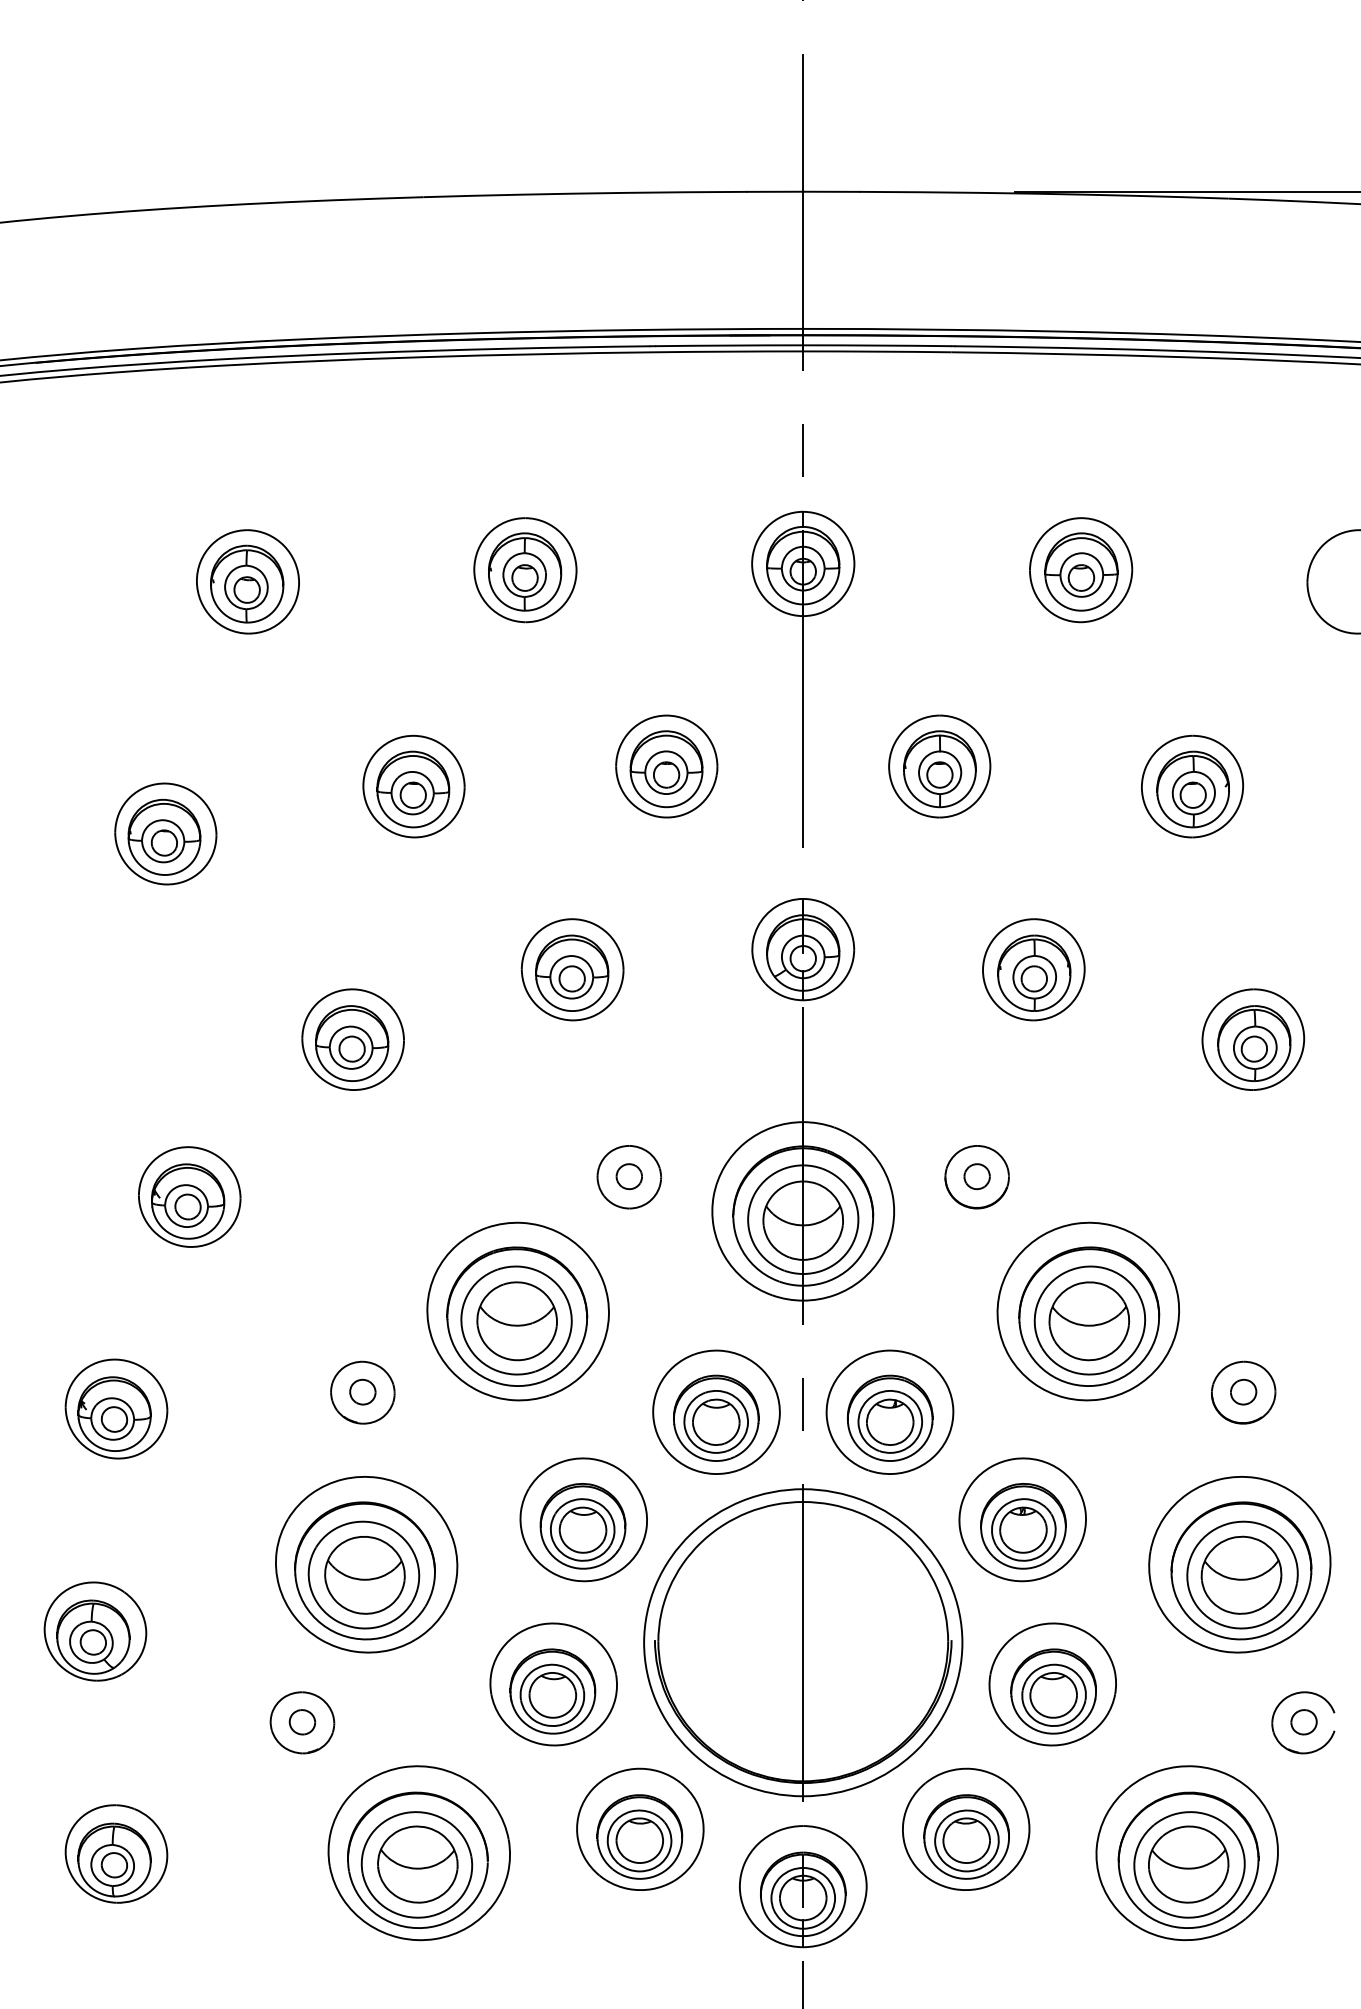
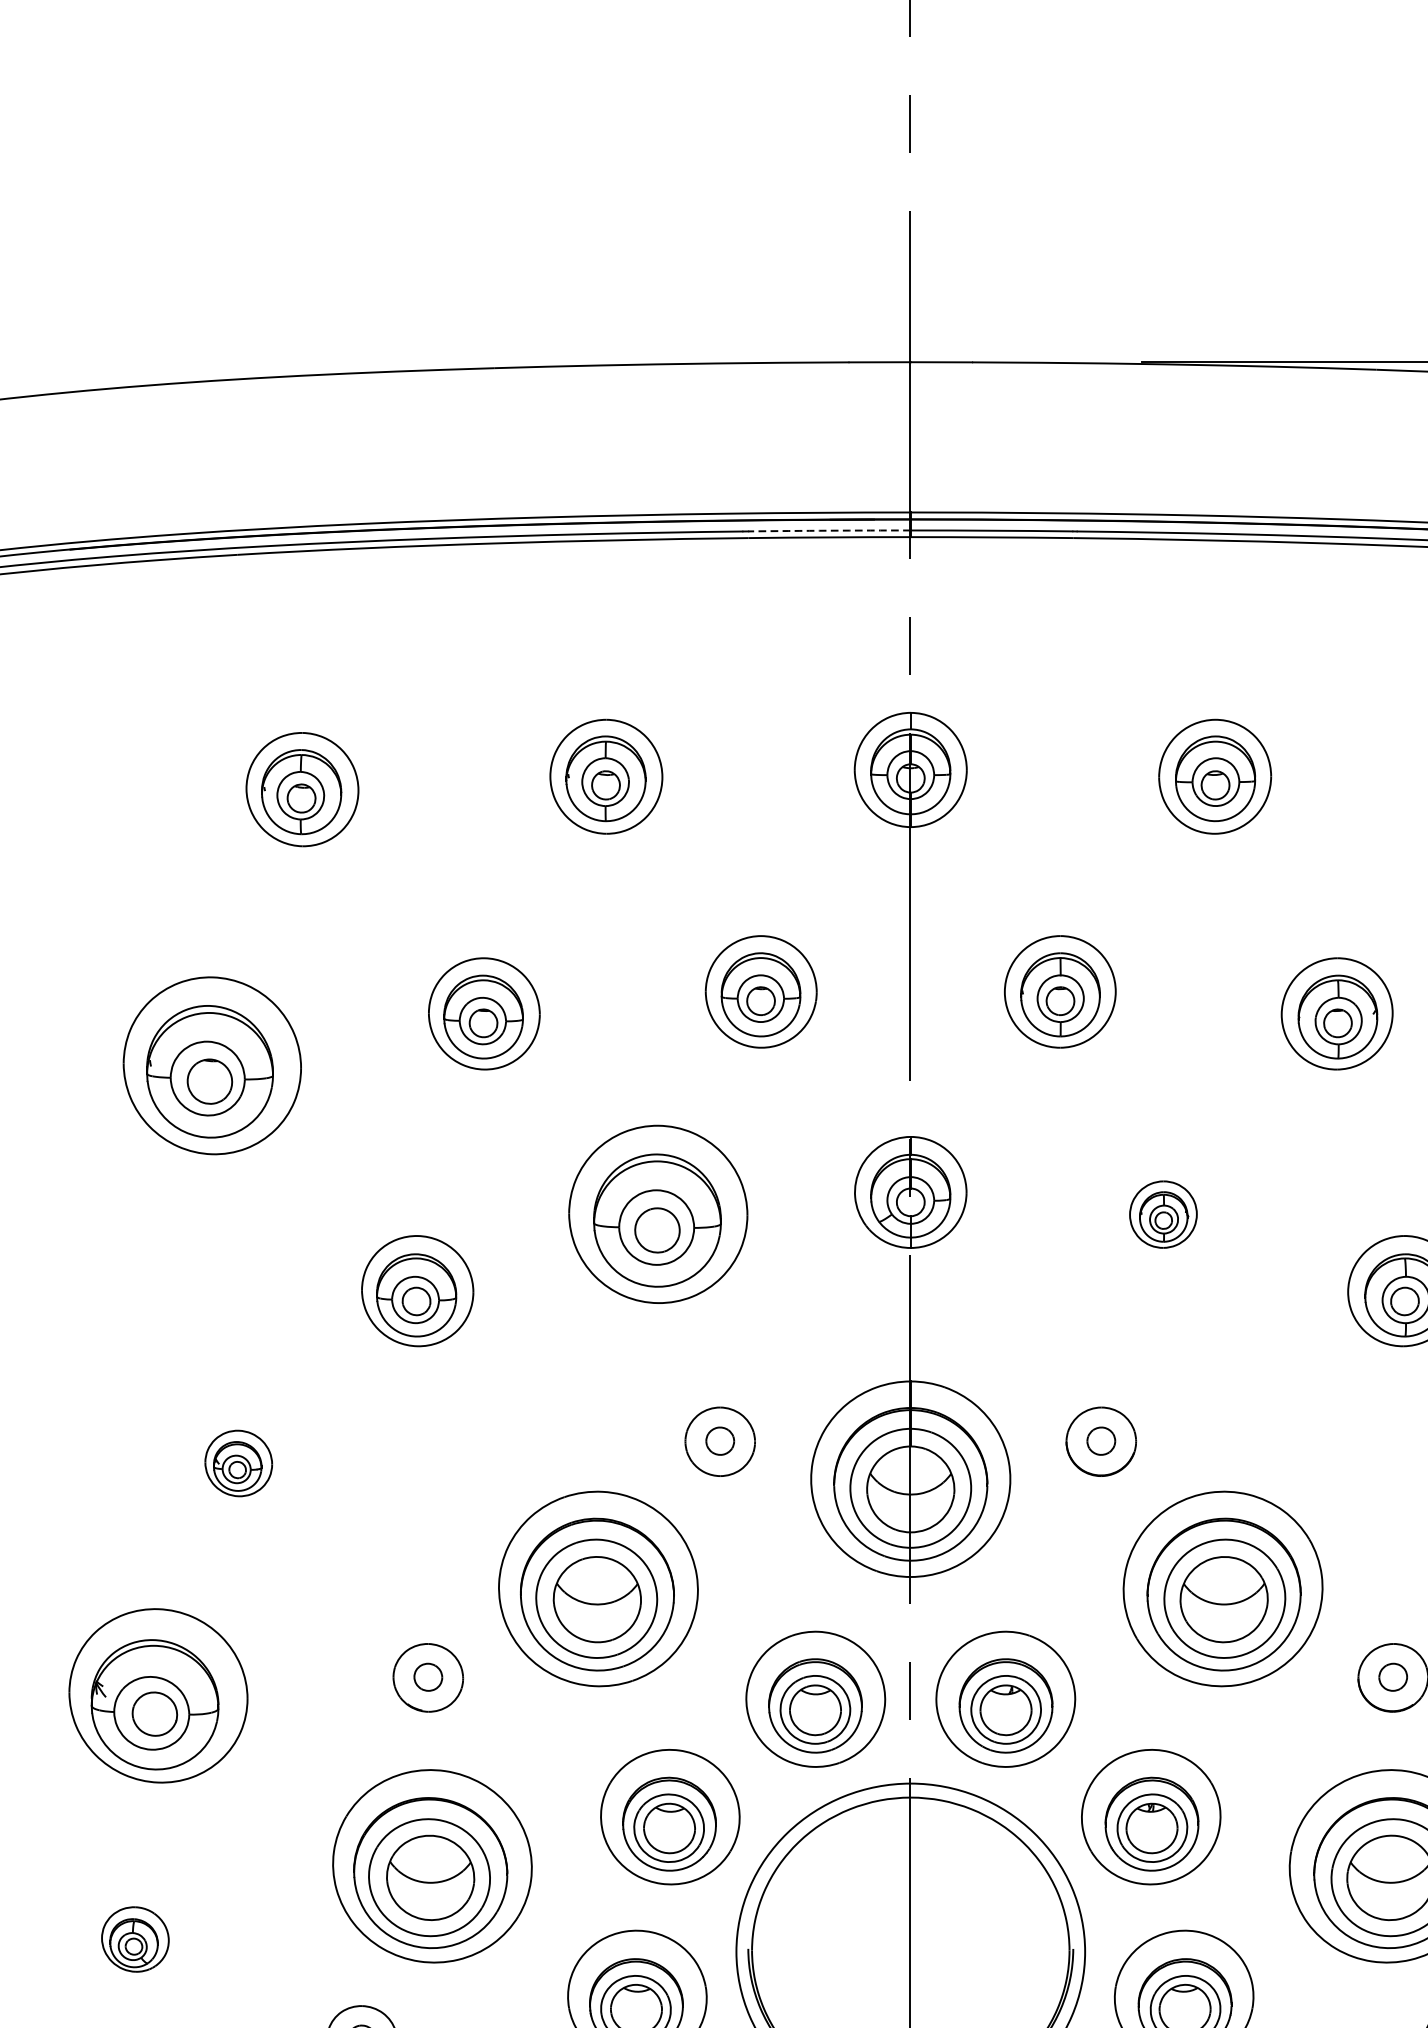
arc: (729, 345) -> (829, 530), solid -> dashed
part: (165, 833) -> (212, 1065), size x1.6
part: (572, 969) -> (657, 1214), size x1.6
part: (1033, 969) -> (1163, 1214), size x0.6
part: (189, 1196) -> (238, 1462), size x0.6
part: (116, 1408) -> (158, 1695), size x1.6
part: (95, 1631) -> (135, 1939), size x0.6

